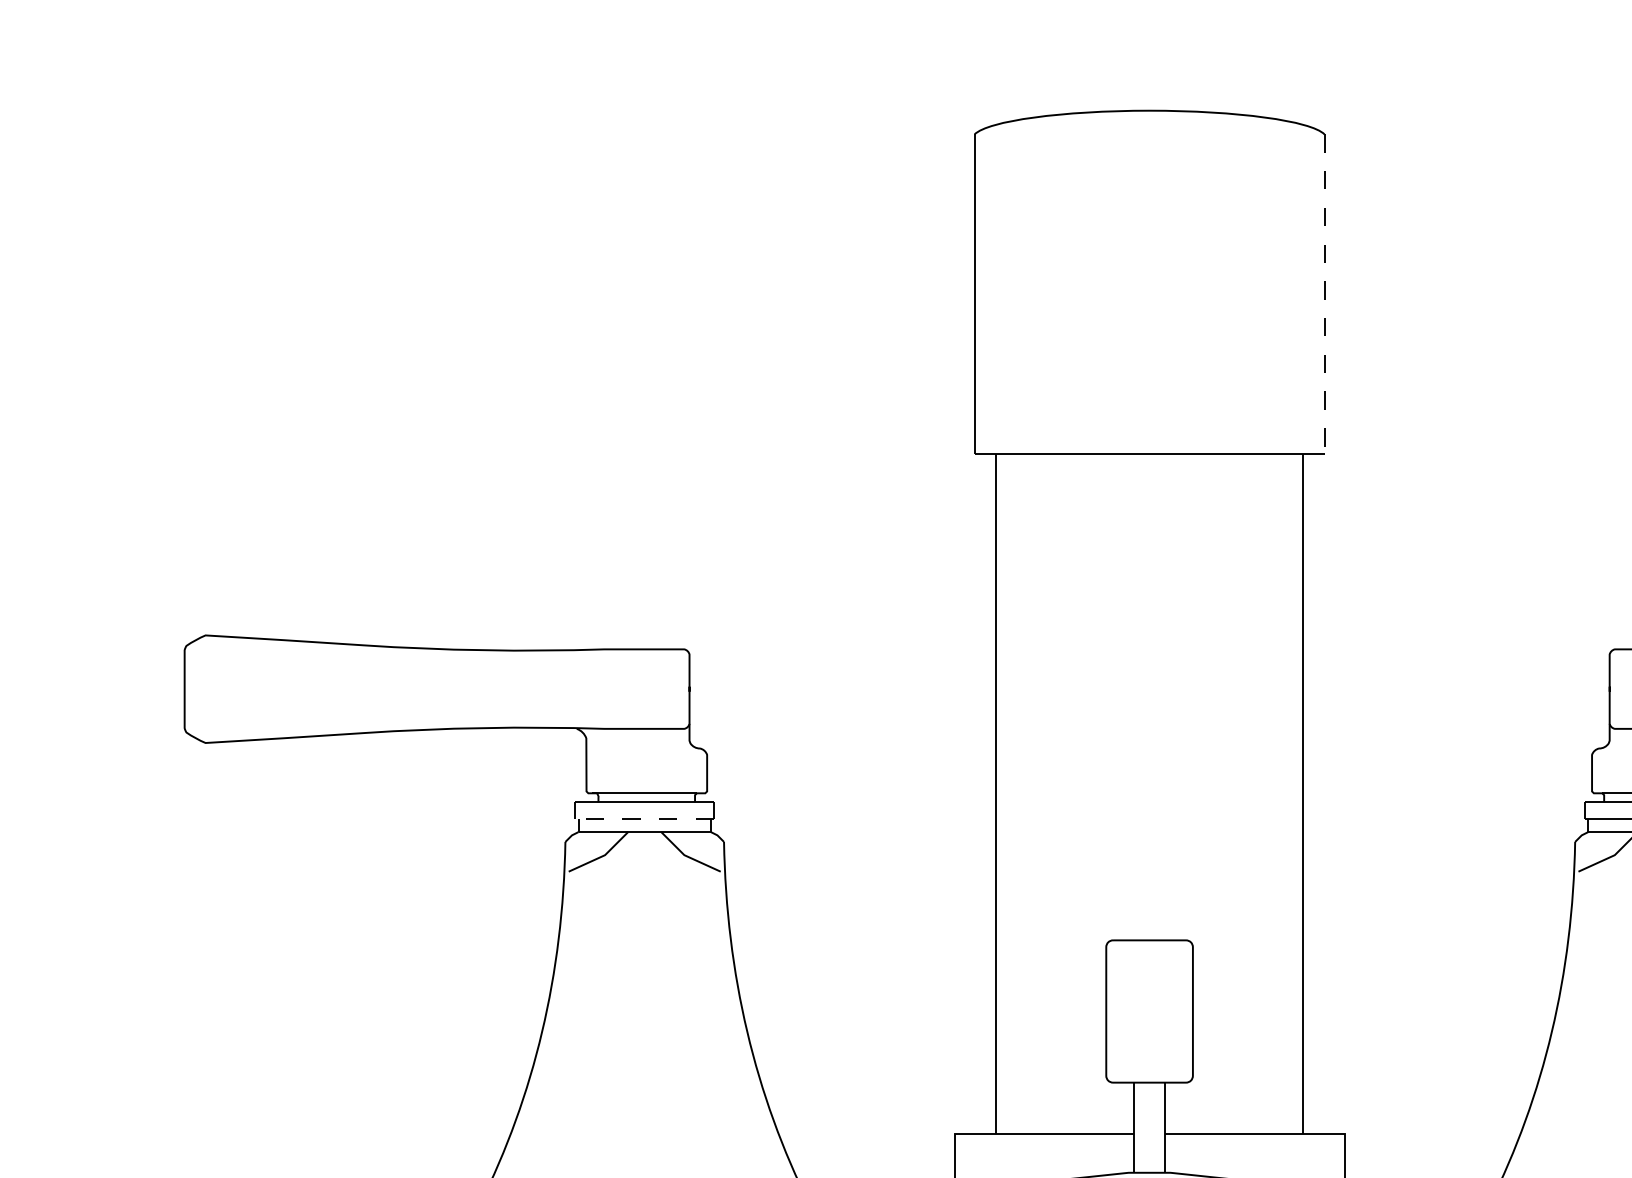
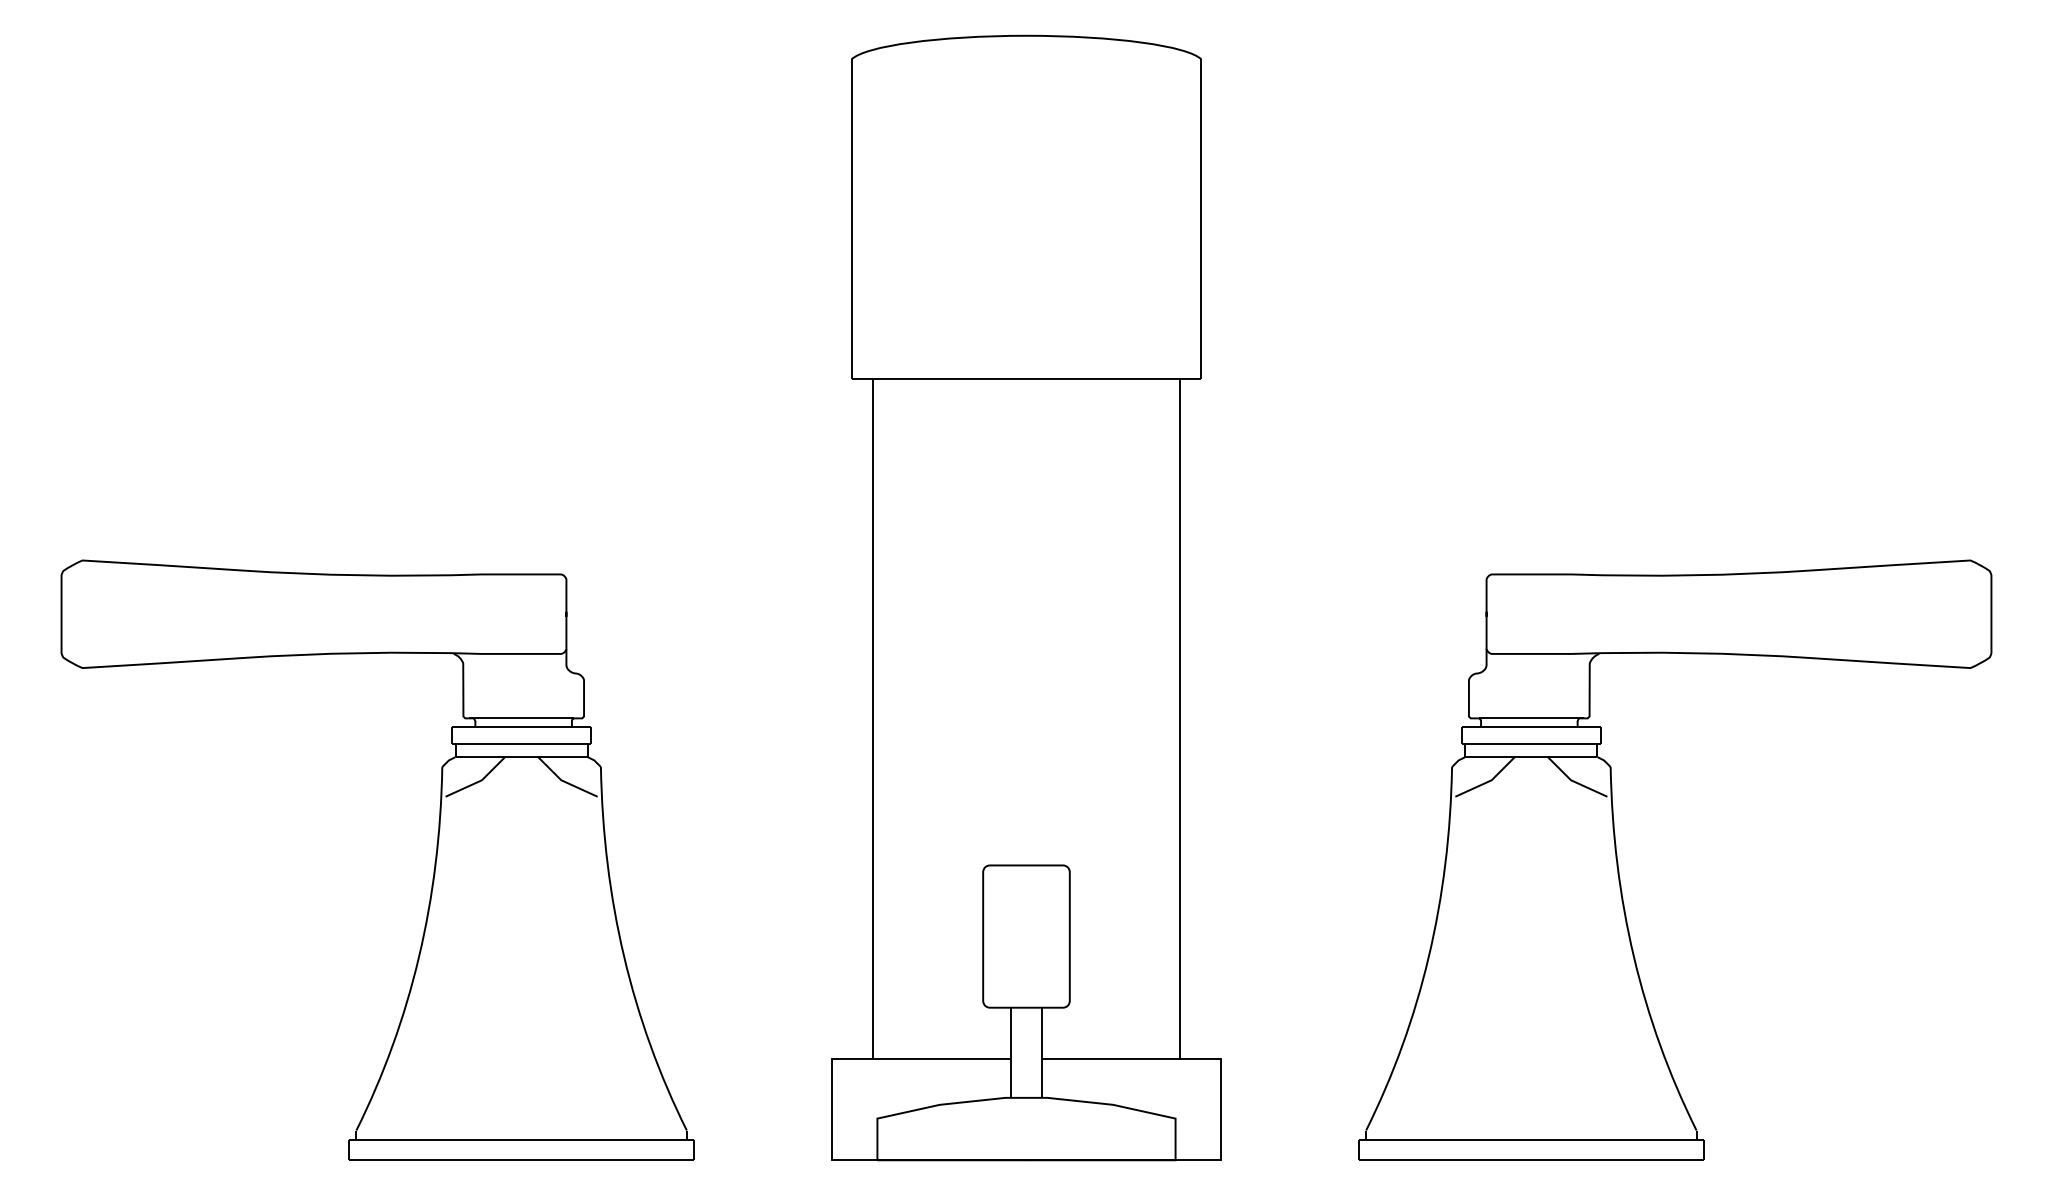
line: (1324, 294) -> (1201, 219), dashed -> solid
line: (644, 818) -> (521, 743), dashed -> solid

